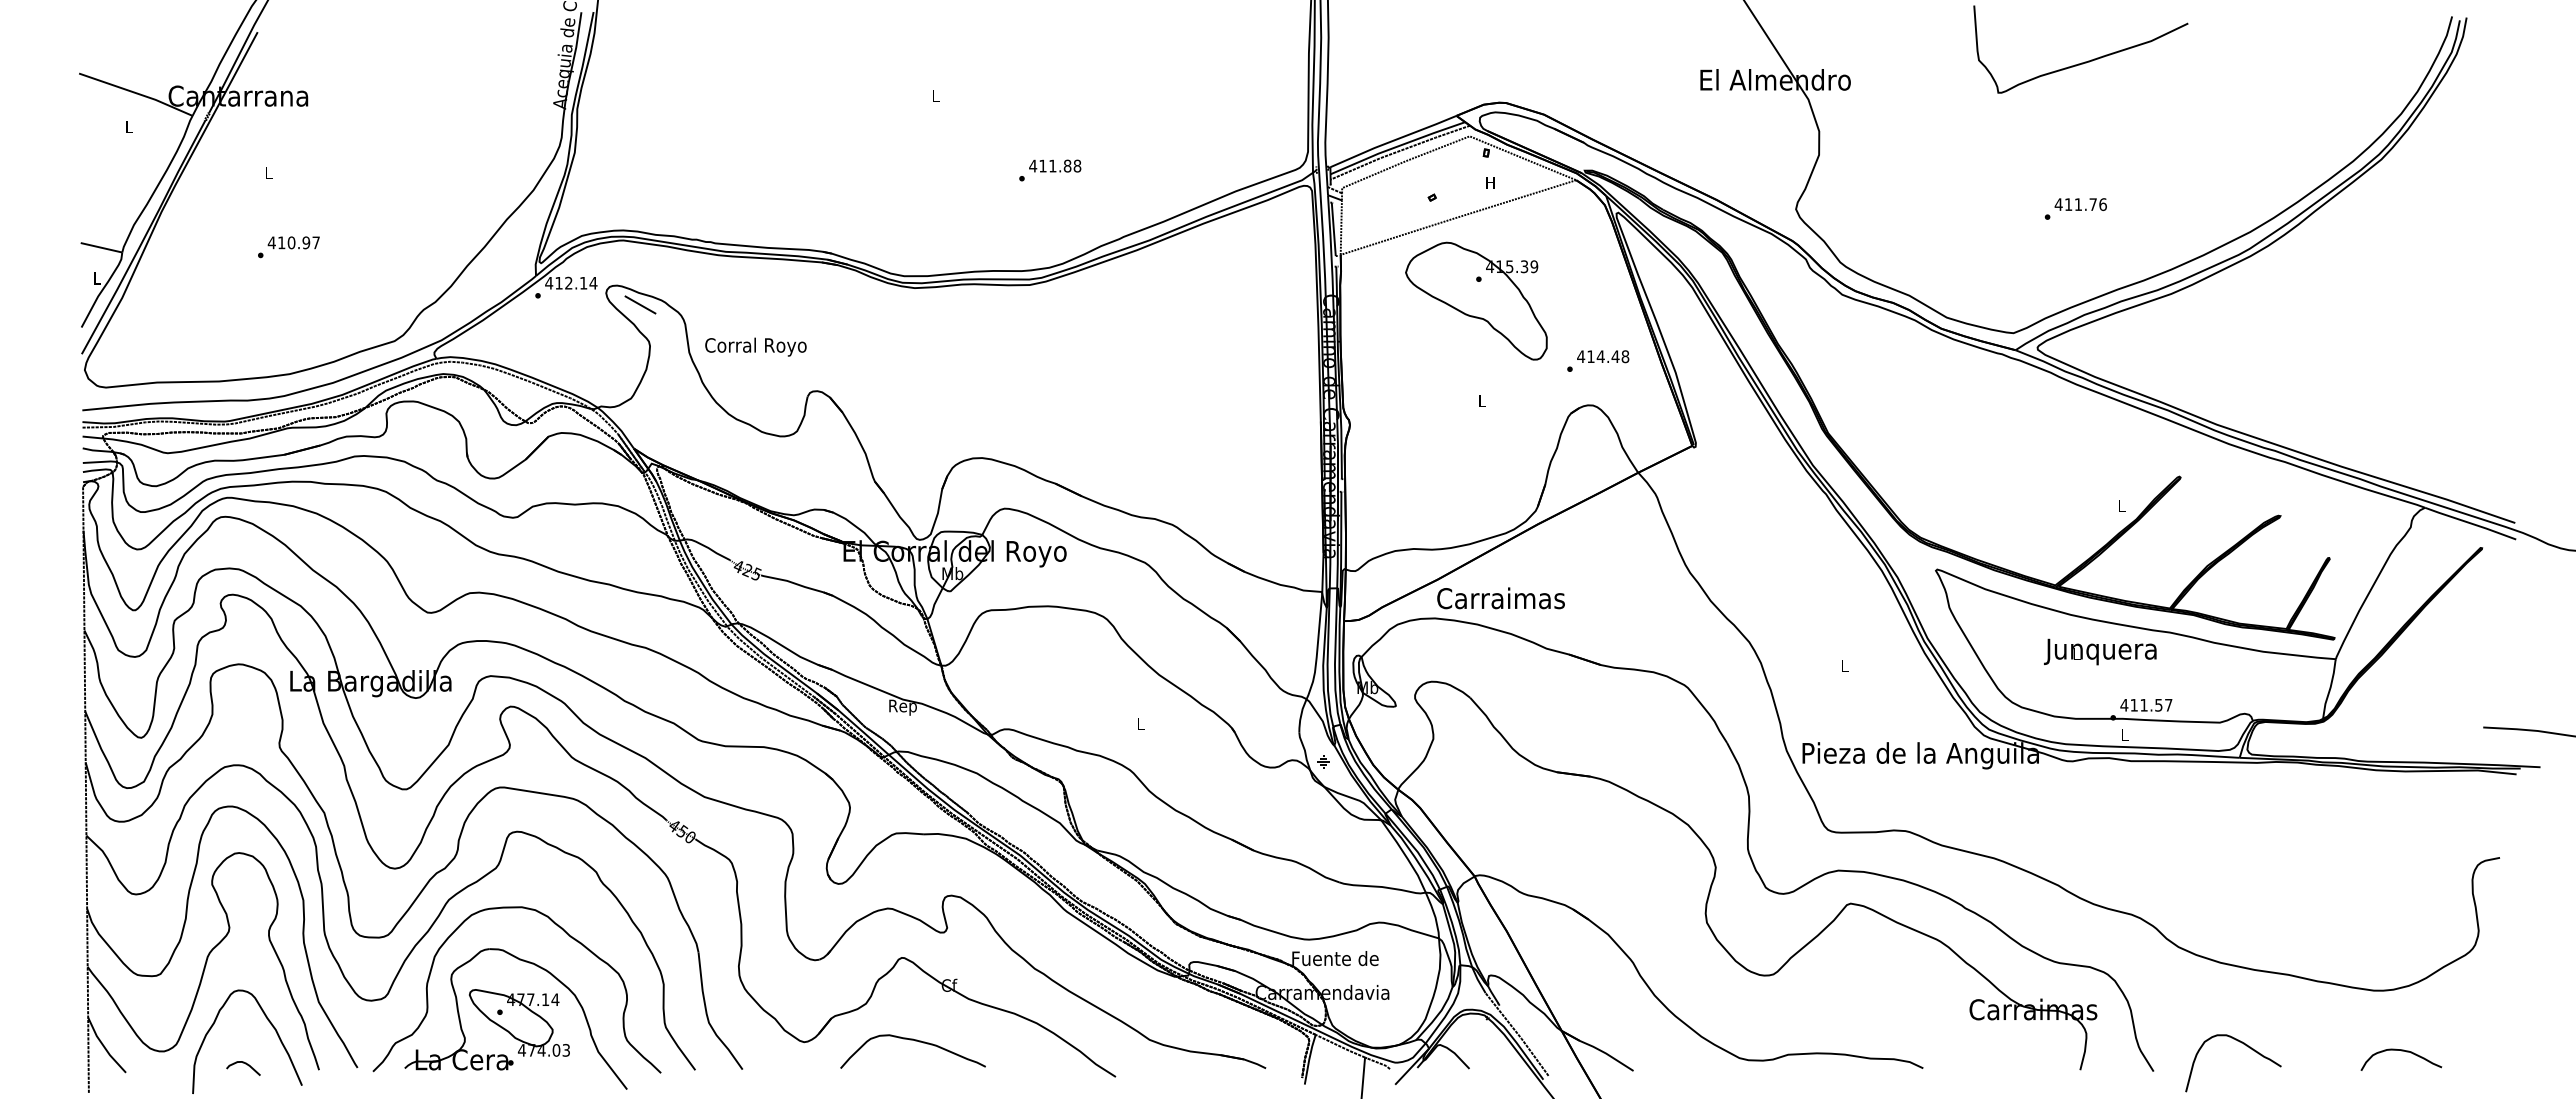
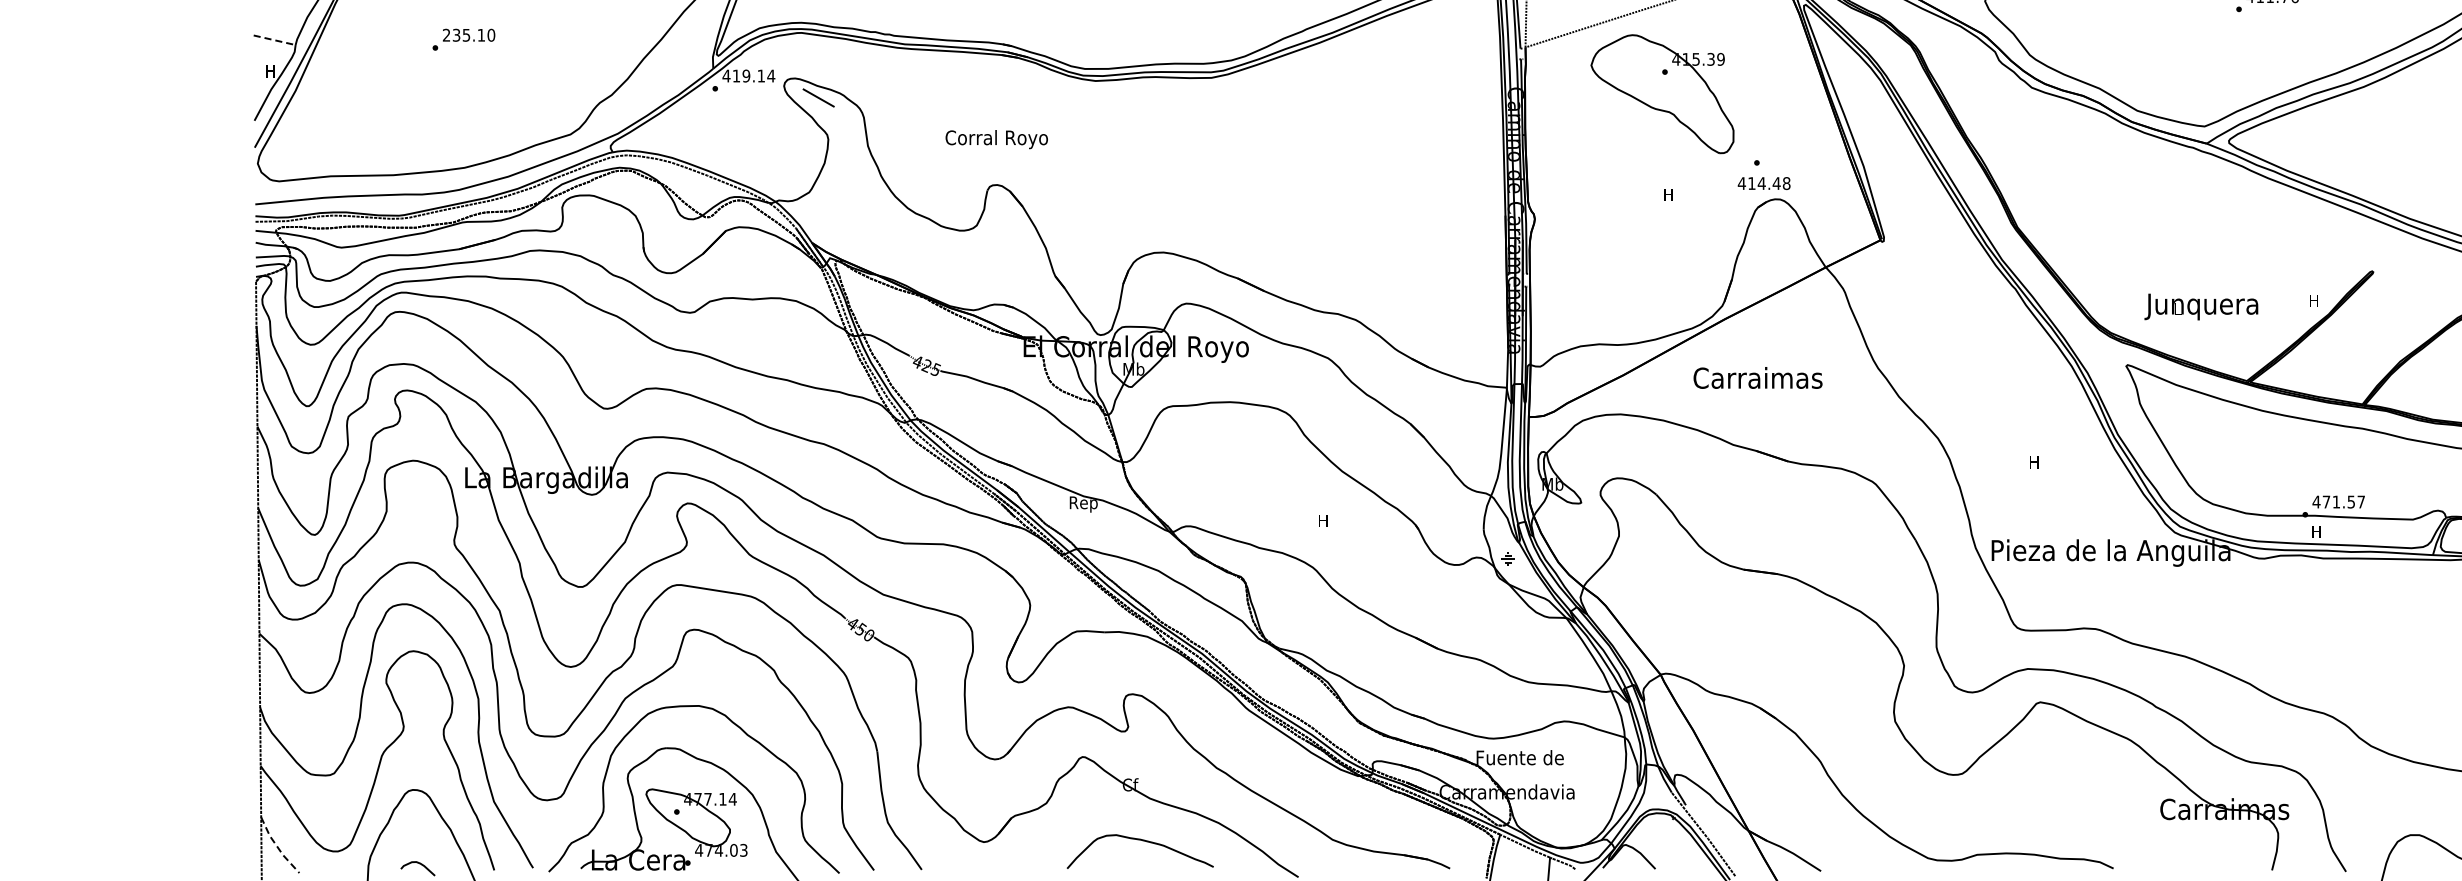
text: (293, 242) -> (468, 34), 410.97 -> 235.10
line: (102, 247) -> (275, 39), solid -> dashed
text: (97, 278) -> (270, 71), L -> H
text: (568, 282) -> (746, 75), 412.14 -> 419.14
text: (755, 346) -> (996, 138), moved
text: (1603, 356) -> (1764, 183), moved
text: (1481, 400) -> (1667, 194), L -> H
text: (2121, 505) -> (2313, 300), L -> H
text: (1500, 598) -> (1757, 378), moved
text: (2100, 651) -> (2201, 306), moved
text: (1844, 665) -> (2034, 461), L -> H
text: (2133, 705) -> (2325, 502), 411.57 -> 471.57
text: (1140, 723) -> (1323, 520), L -> H
text: (2124, 734) -> (2316, 531), L -> H
curve: (915, 1041) -> (1142, 841), moved
line: (104, 1047) -> (277, 847), solid -> dashed

